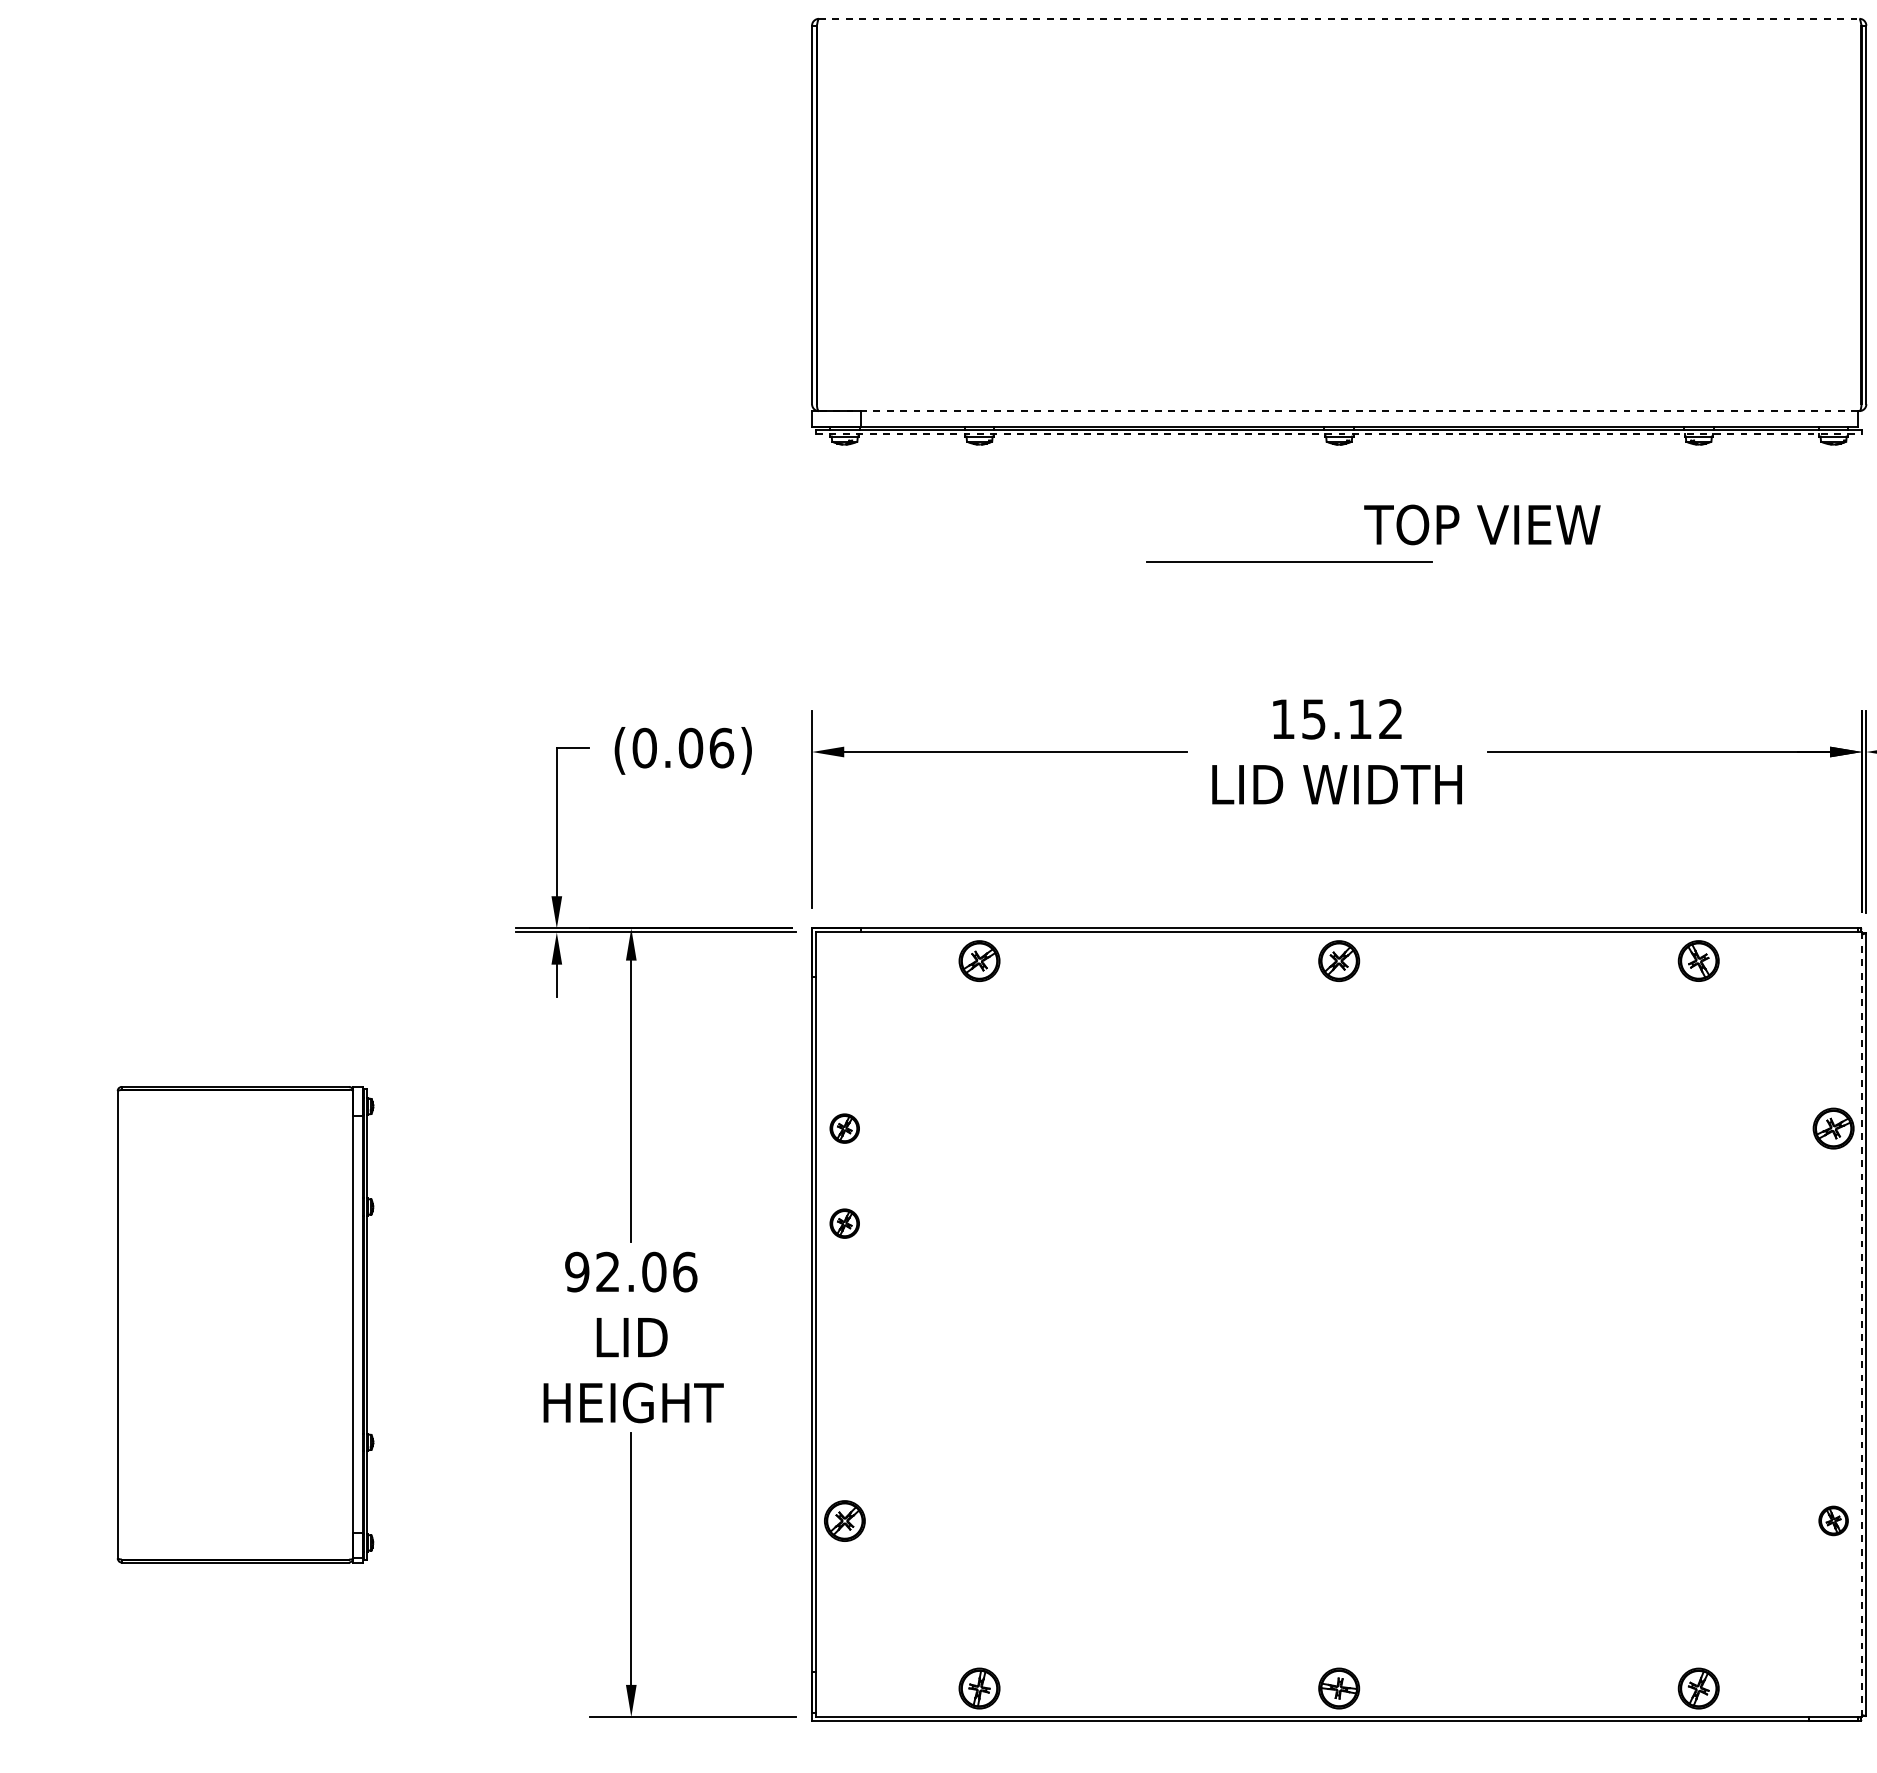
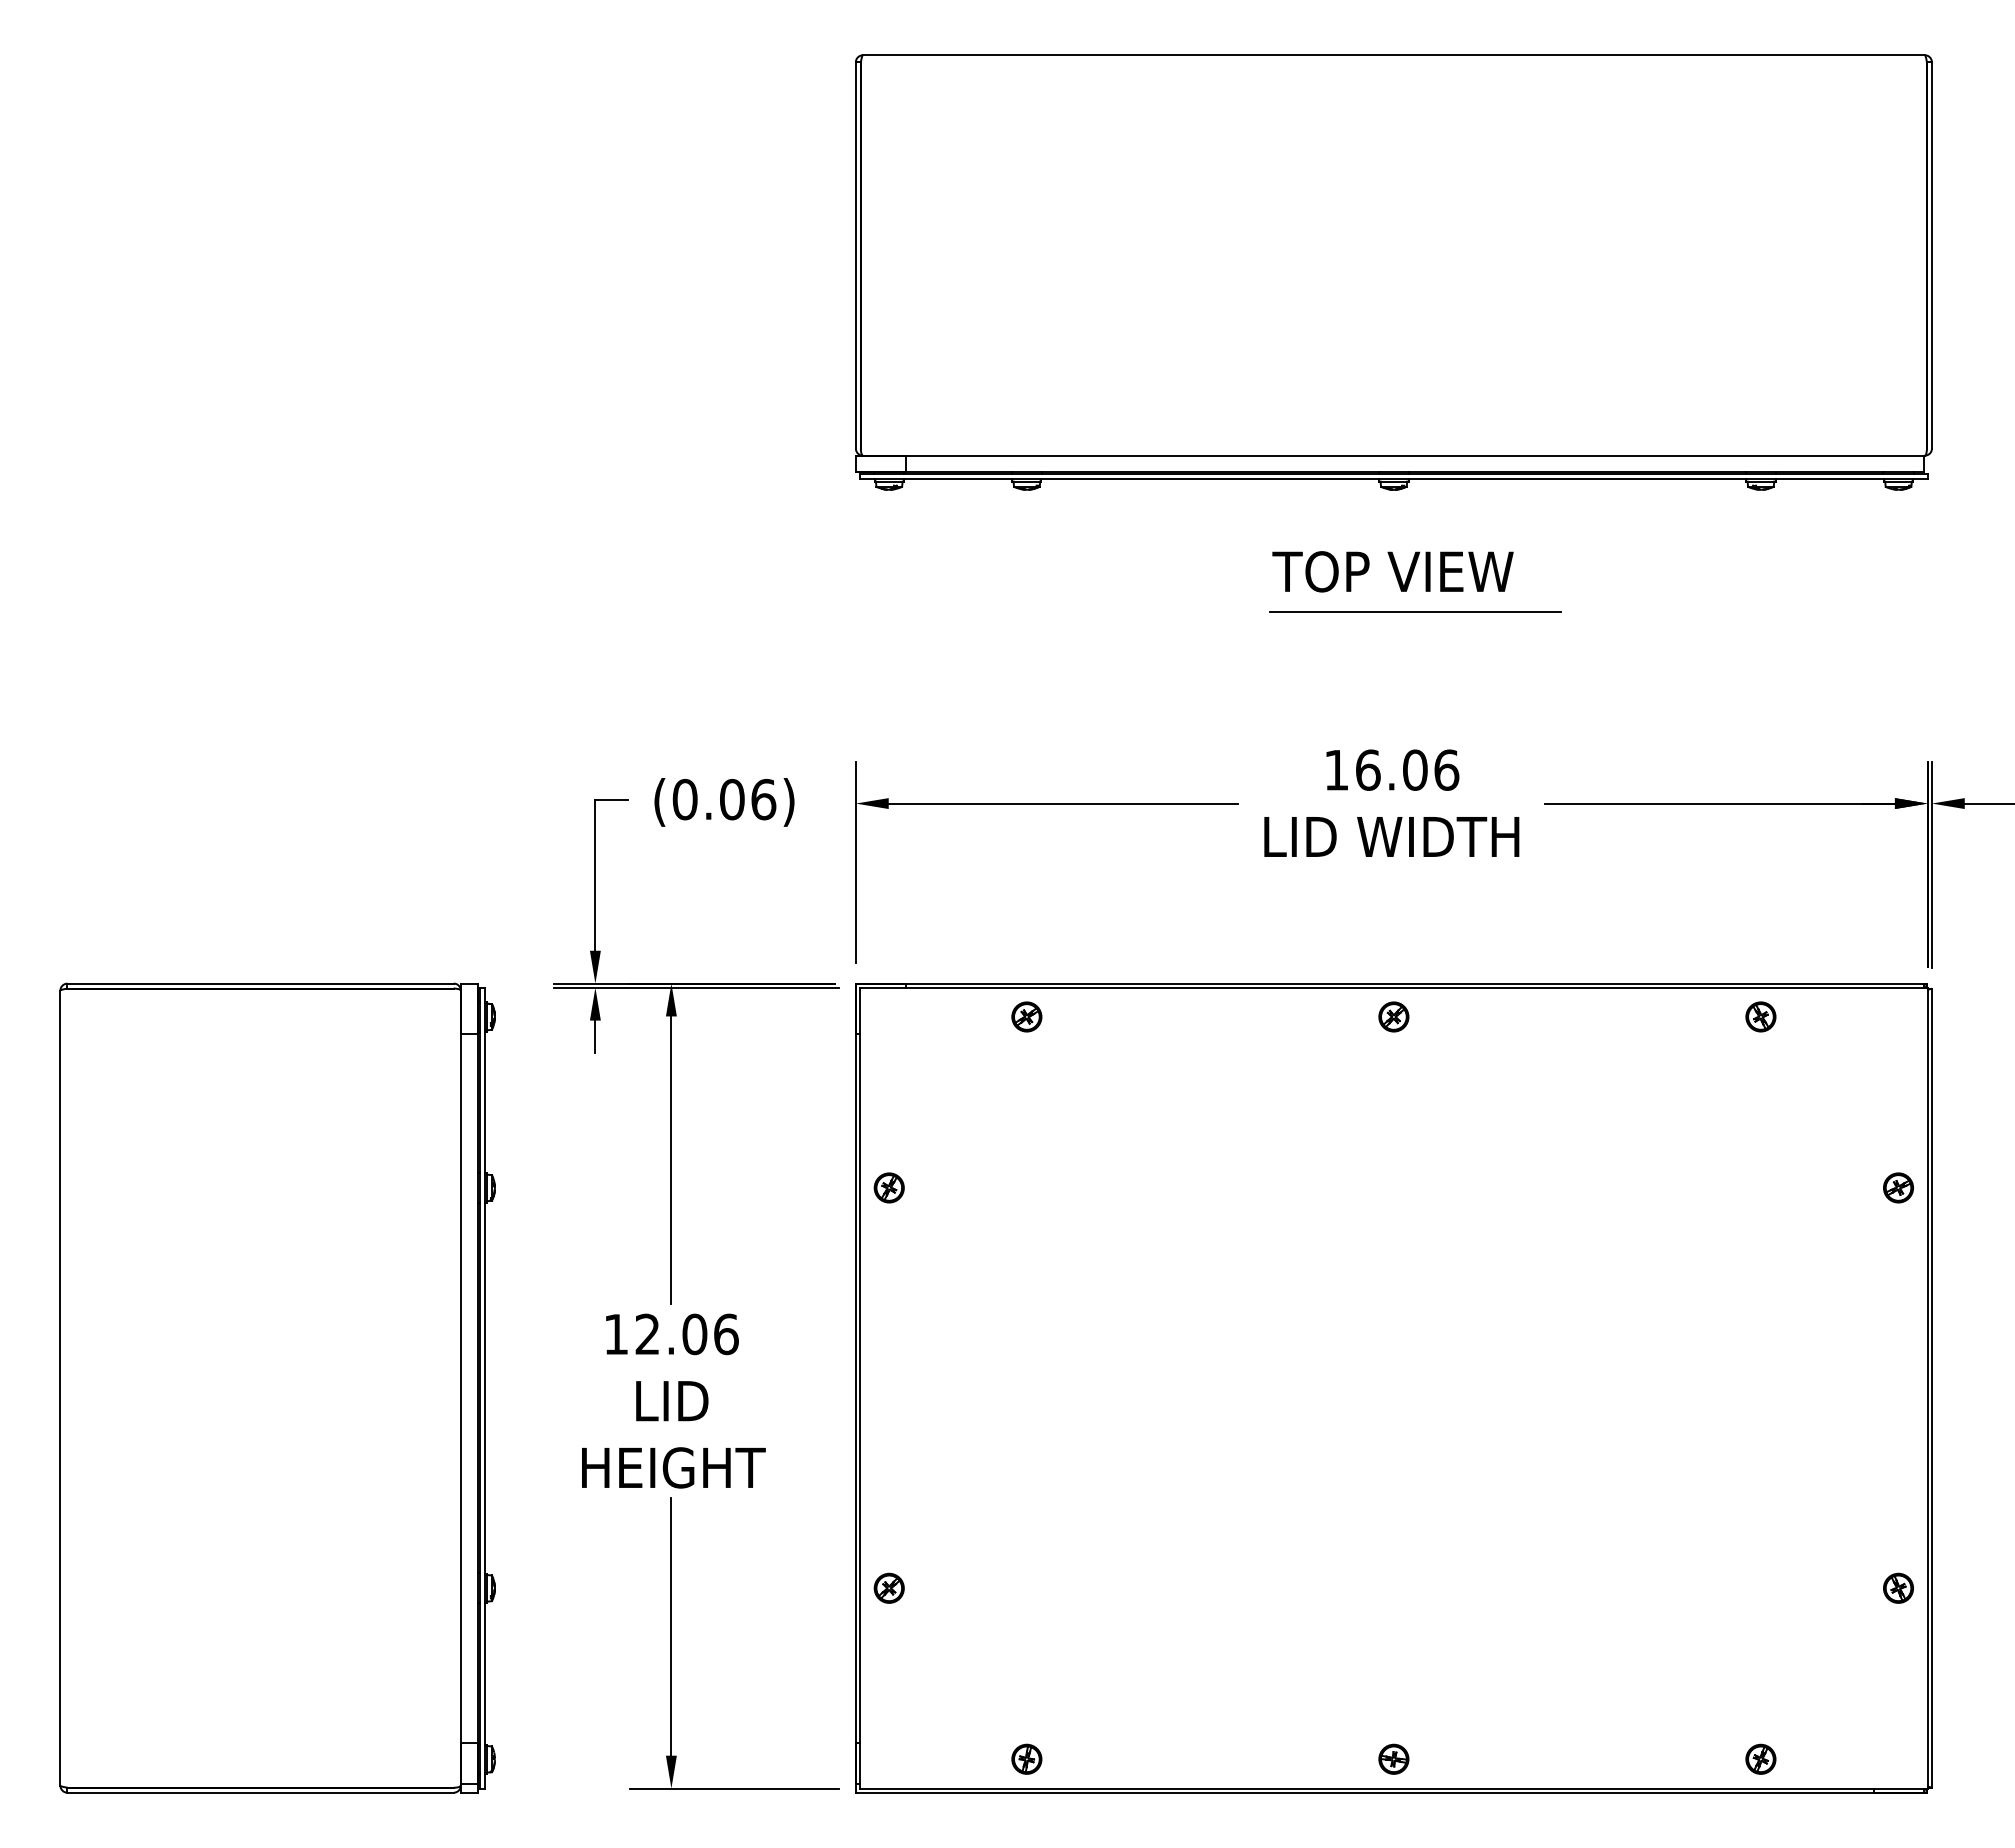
line: (1339, 19) -> (1394, 55), dashed -> solid
line: (1334, 410) -> (1389, 455), dashed -> solid
line: (1338, 434) -> (1393, 479), dashed -> solid
text: (1481, 524) -> (1392, 571), moved
line: (1289, 561) -> (1415, 611), moved
text: (1352, 718) -> (1407, 769), 15.12 -> 16.06
part: (979, 960) -> (1026, 1016), size x0.71
part: (1338, 960) -> (1393, 1016), size x0.71
part: (1698, 960) -> (1760, 1016), size x0.71
part: (1833, 1128) -> (1898, 1187), size x0.71
part: (844, 1223) -> (888, 1284), removed
text: (576, 1272) -> (615, 1334), 92.06 -> 12.06
part: (245, 1324) -> (277, 1387), size x1.67
line: (1862, 1325) -> (1927, 1388), dashed -> solid
part: (844, 1520) -> (888, 1587), size x0.71
part: (979, 1687) -> (1026, 1758), size x0.71
part: (1338, 1687) -> (1393, 1758), size x0.71
part: (1698, 1687) -> (1760, 1758), size x0.71

